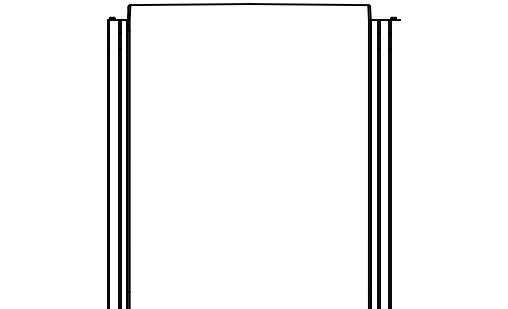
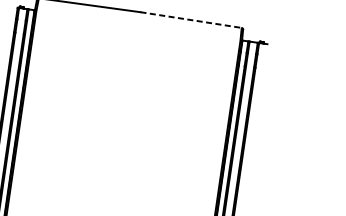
line: (309, 4) -> (191, 20), solid -> dashed

